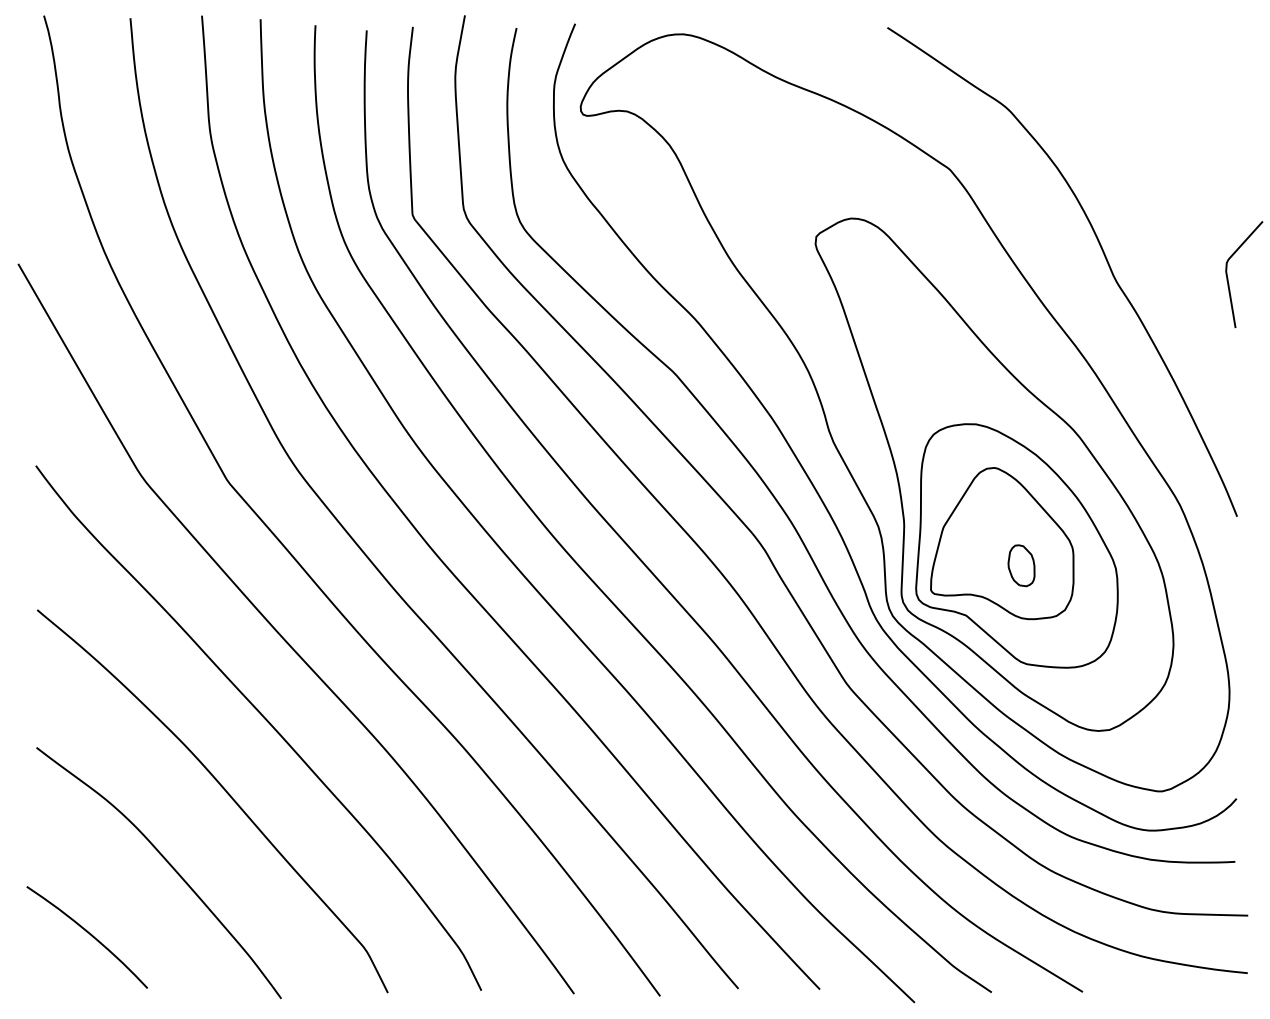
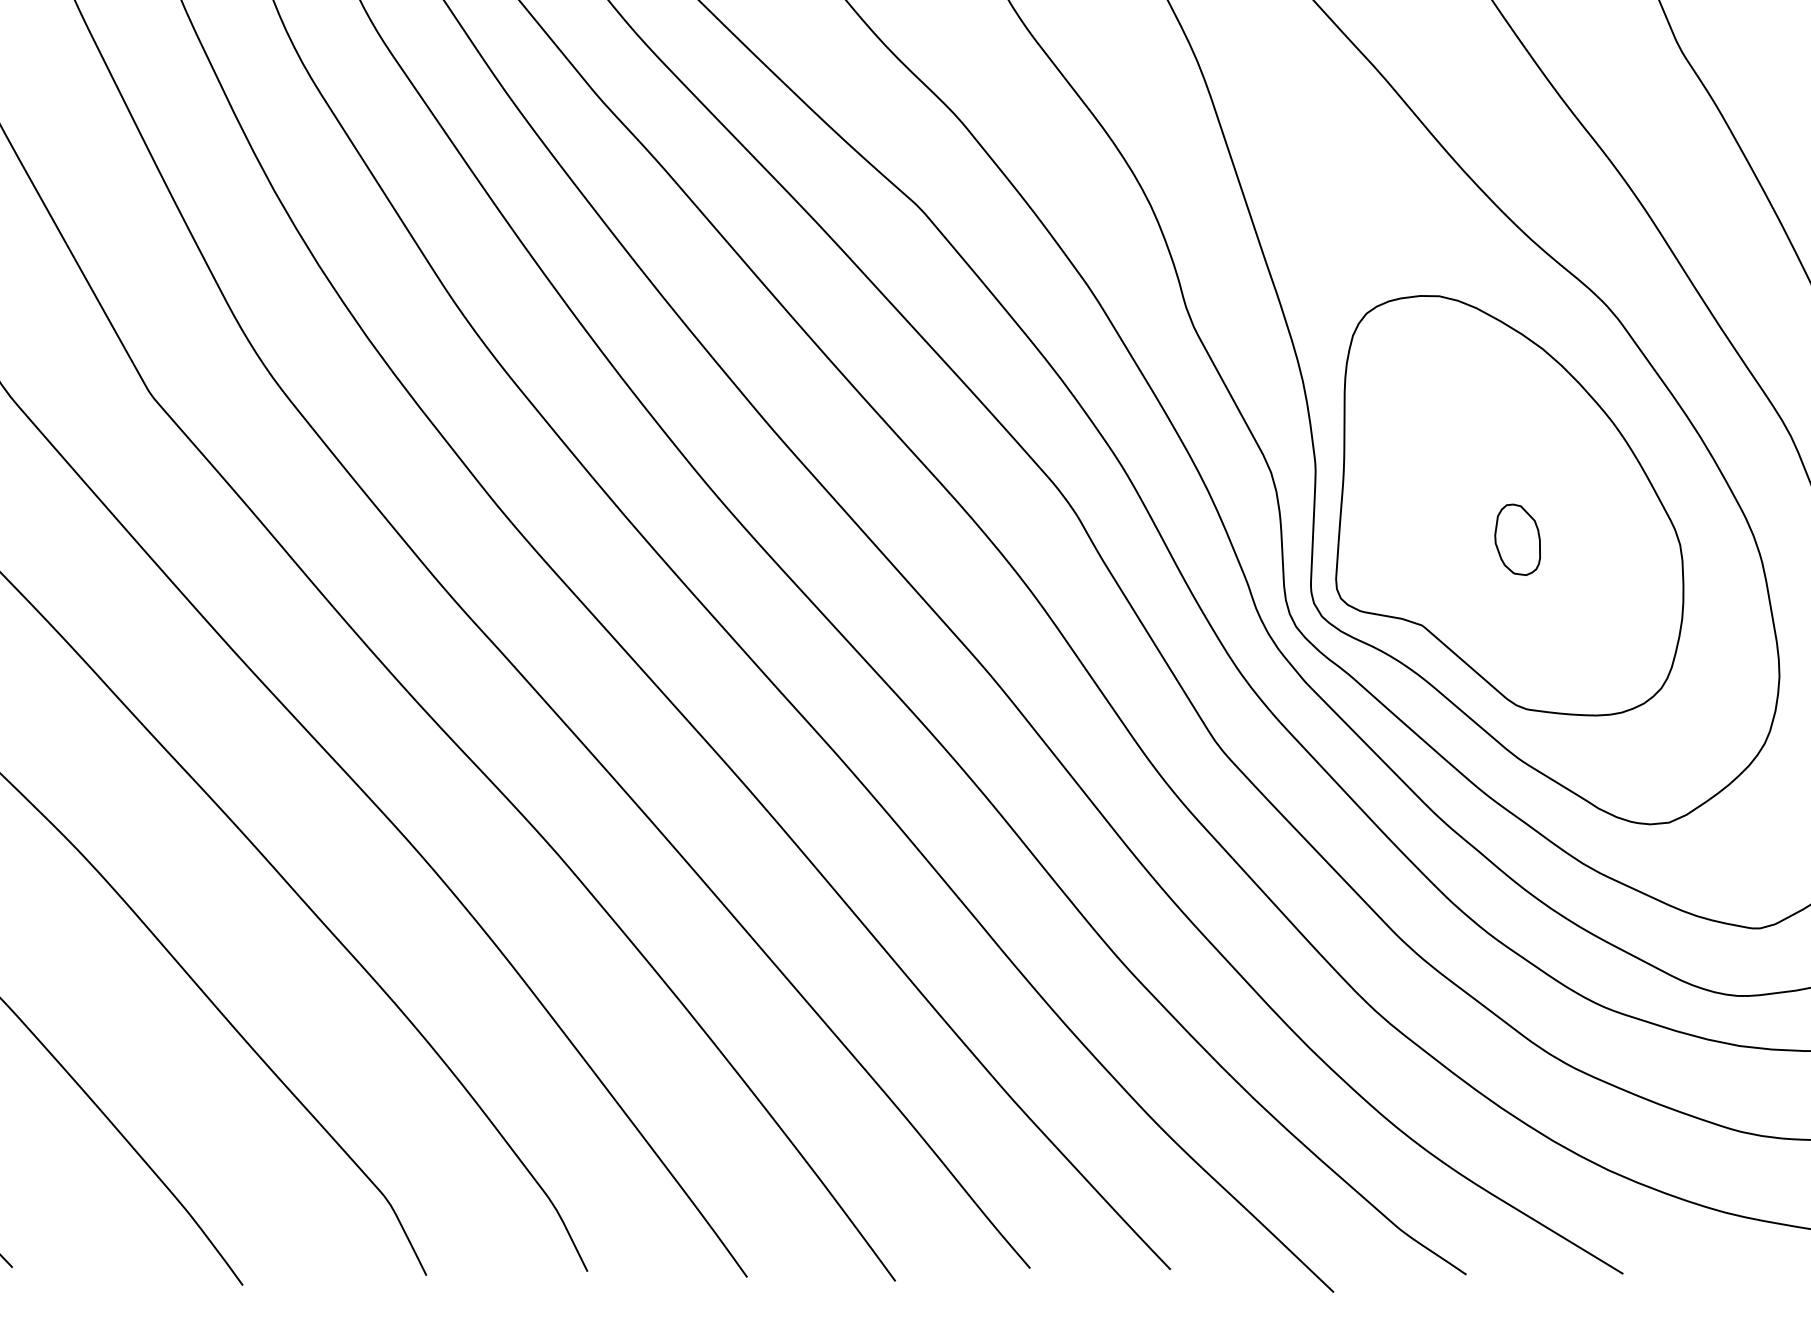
part: (1002, 543) -> (1484, 501), removed

